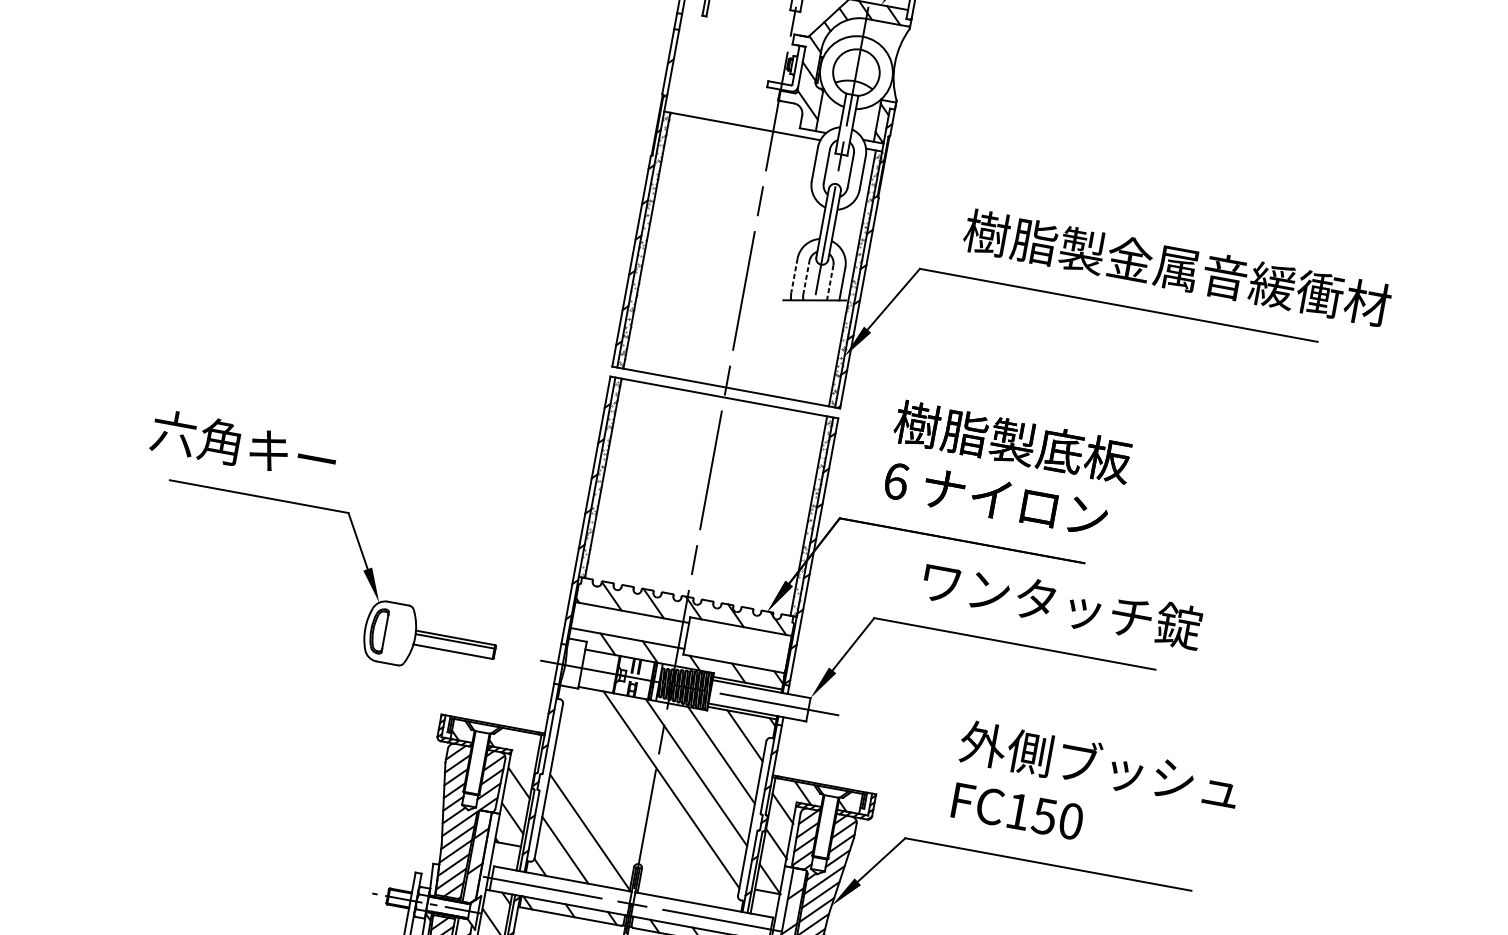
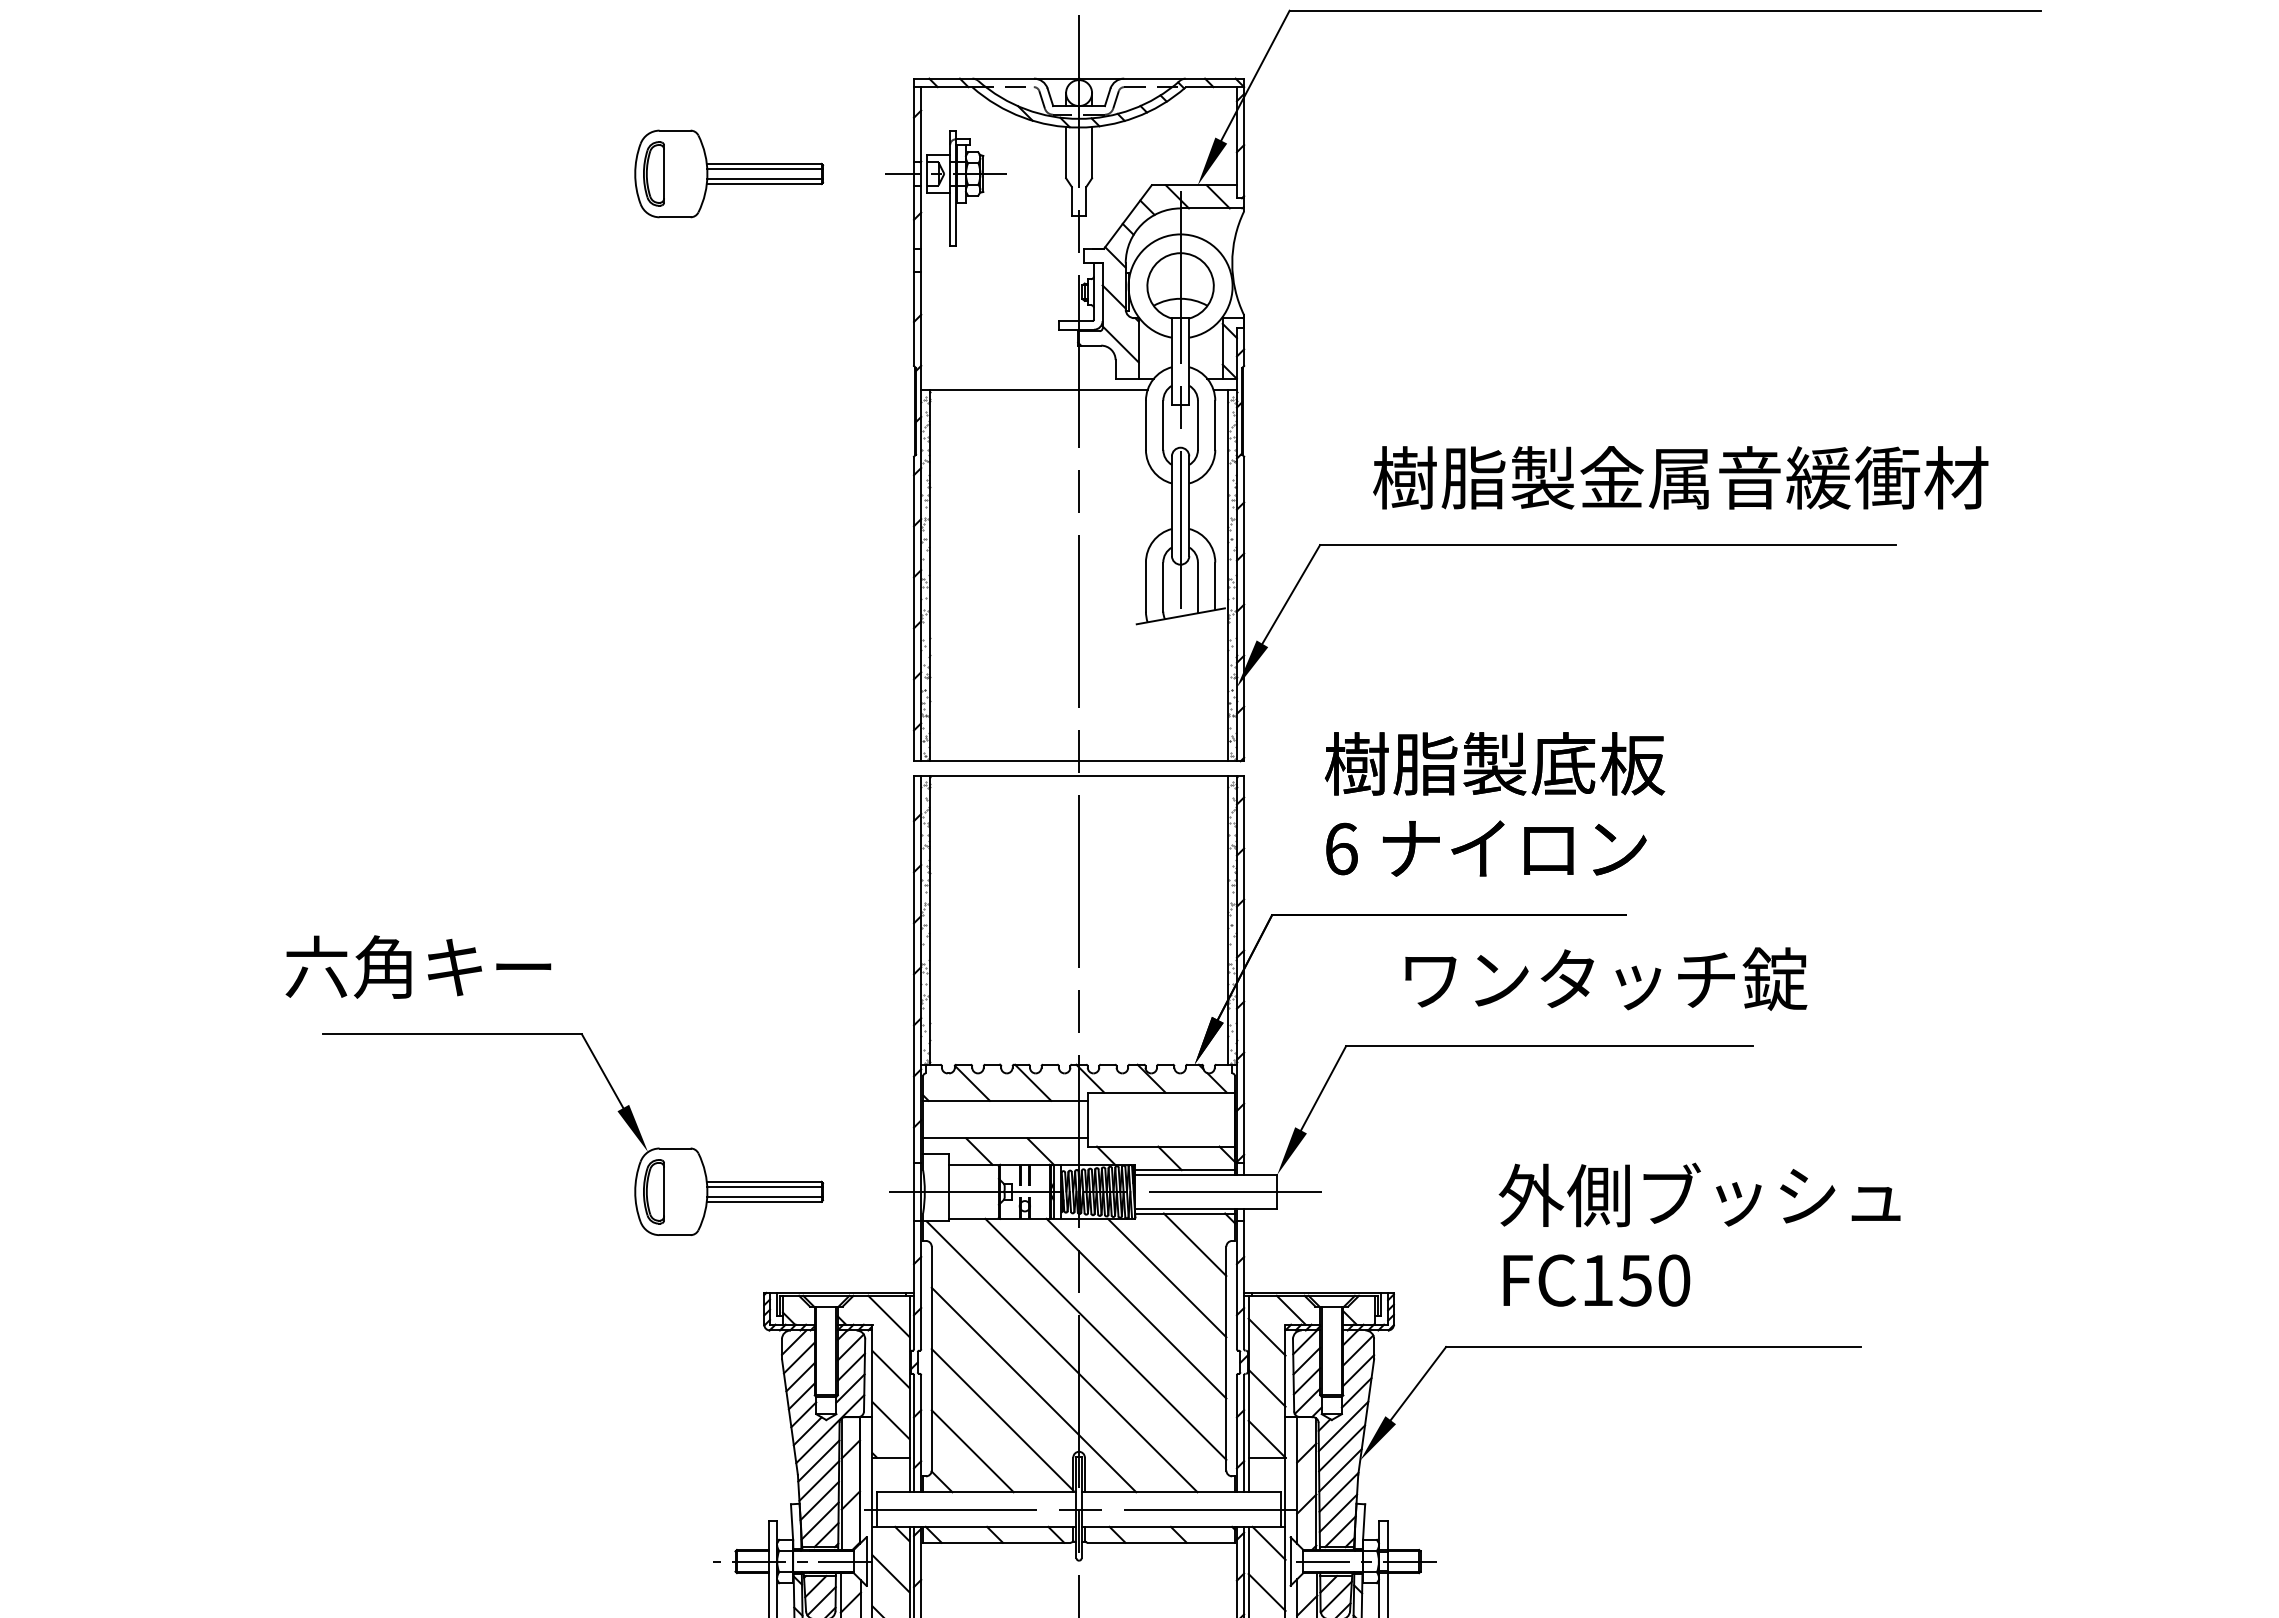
line: (794, 276) -> (1145, 587), dashed -> solid
line: (806, 278) -> (1163, 587), dashed -> solid
line: (829, 283) -> (1197, 588), dashed -> solid
line: (453, 648) -> (764, 1196), added
line: (524, 746) -> (888, 1316), added
line: (638, 796) -> (1061, 1356), added
line: (615, 815) -> (1033, 1389), added

